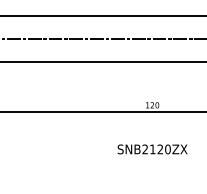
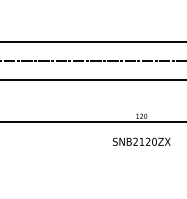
text: (152, 148) -> (141, 141), moved

